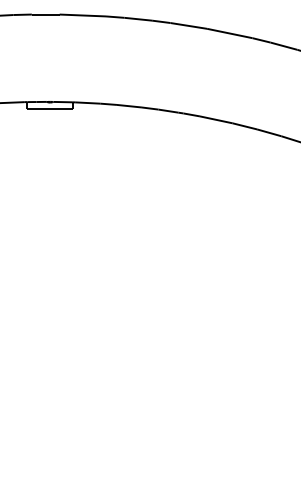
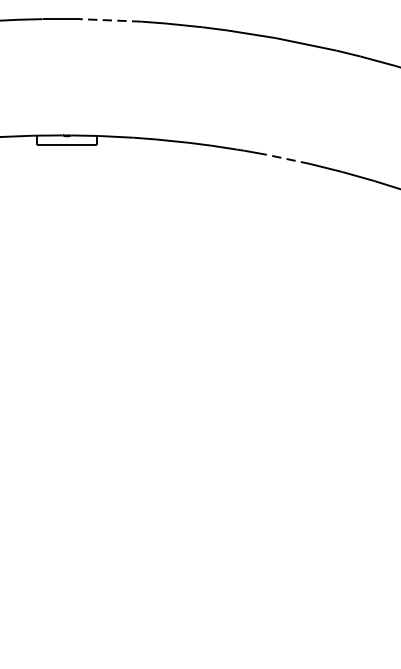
line: (82, 15) -> (109, 20), solid -> dashed
line: (216, 119) -> (288, 158), solid -> dashed

